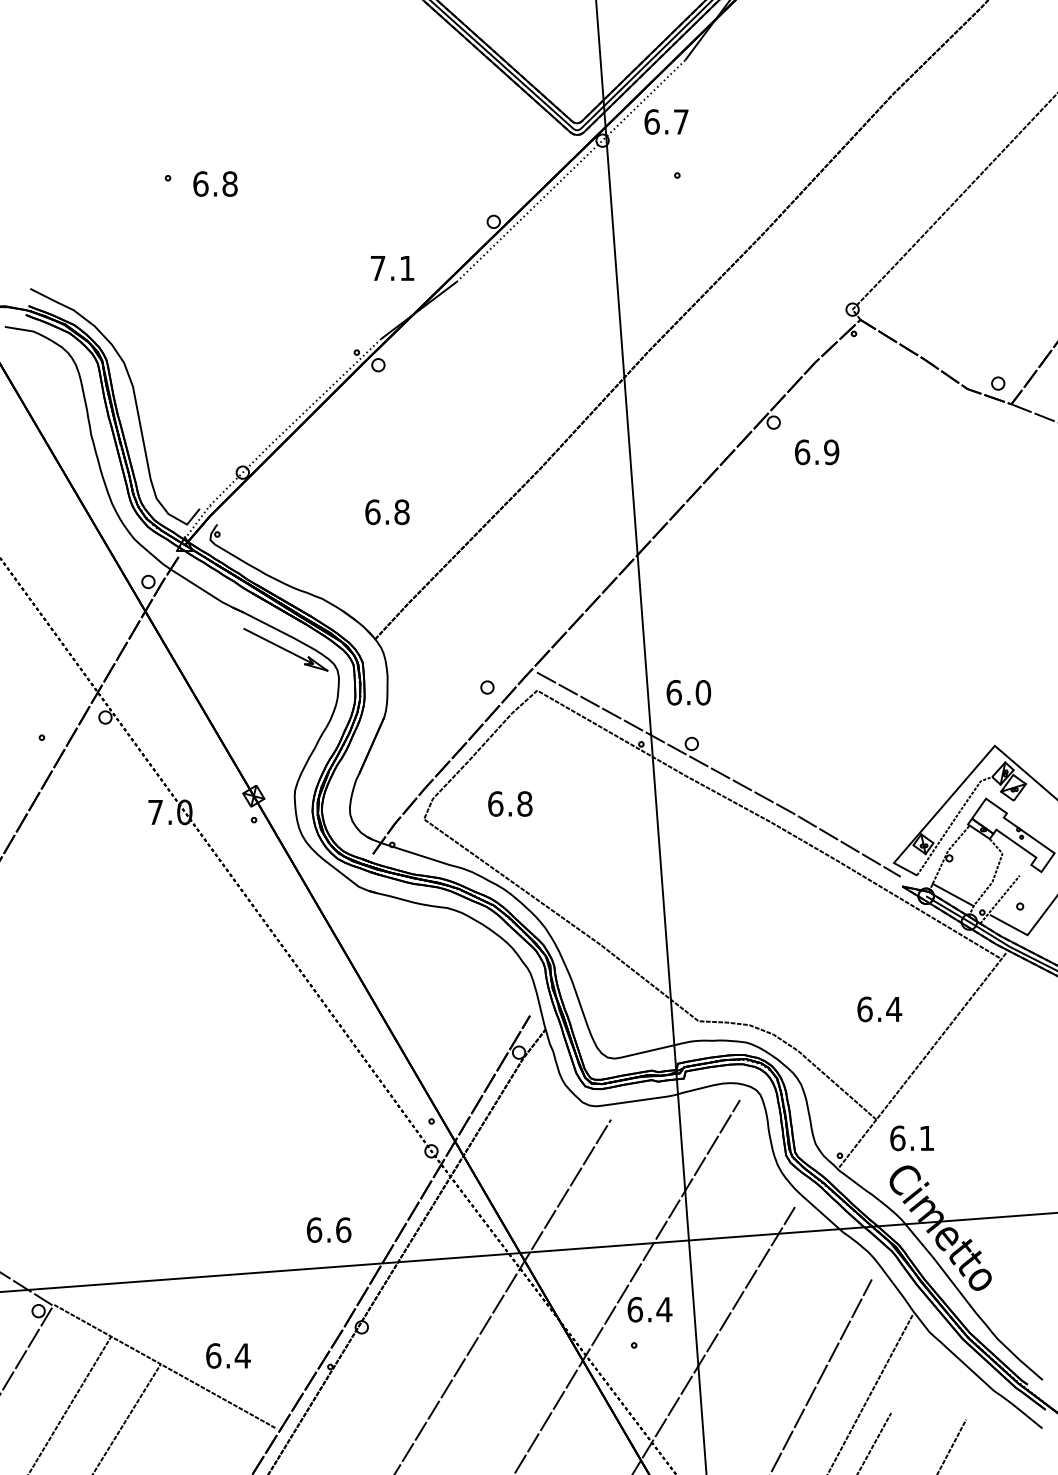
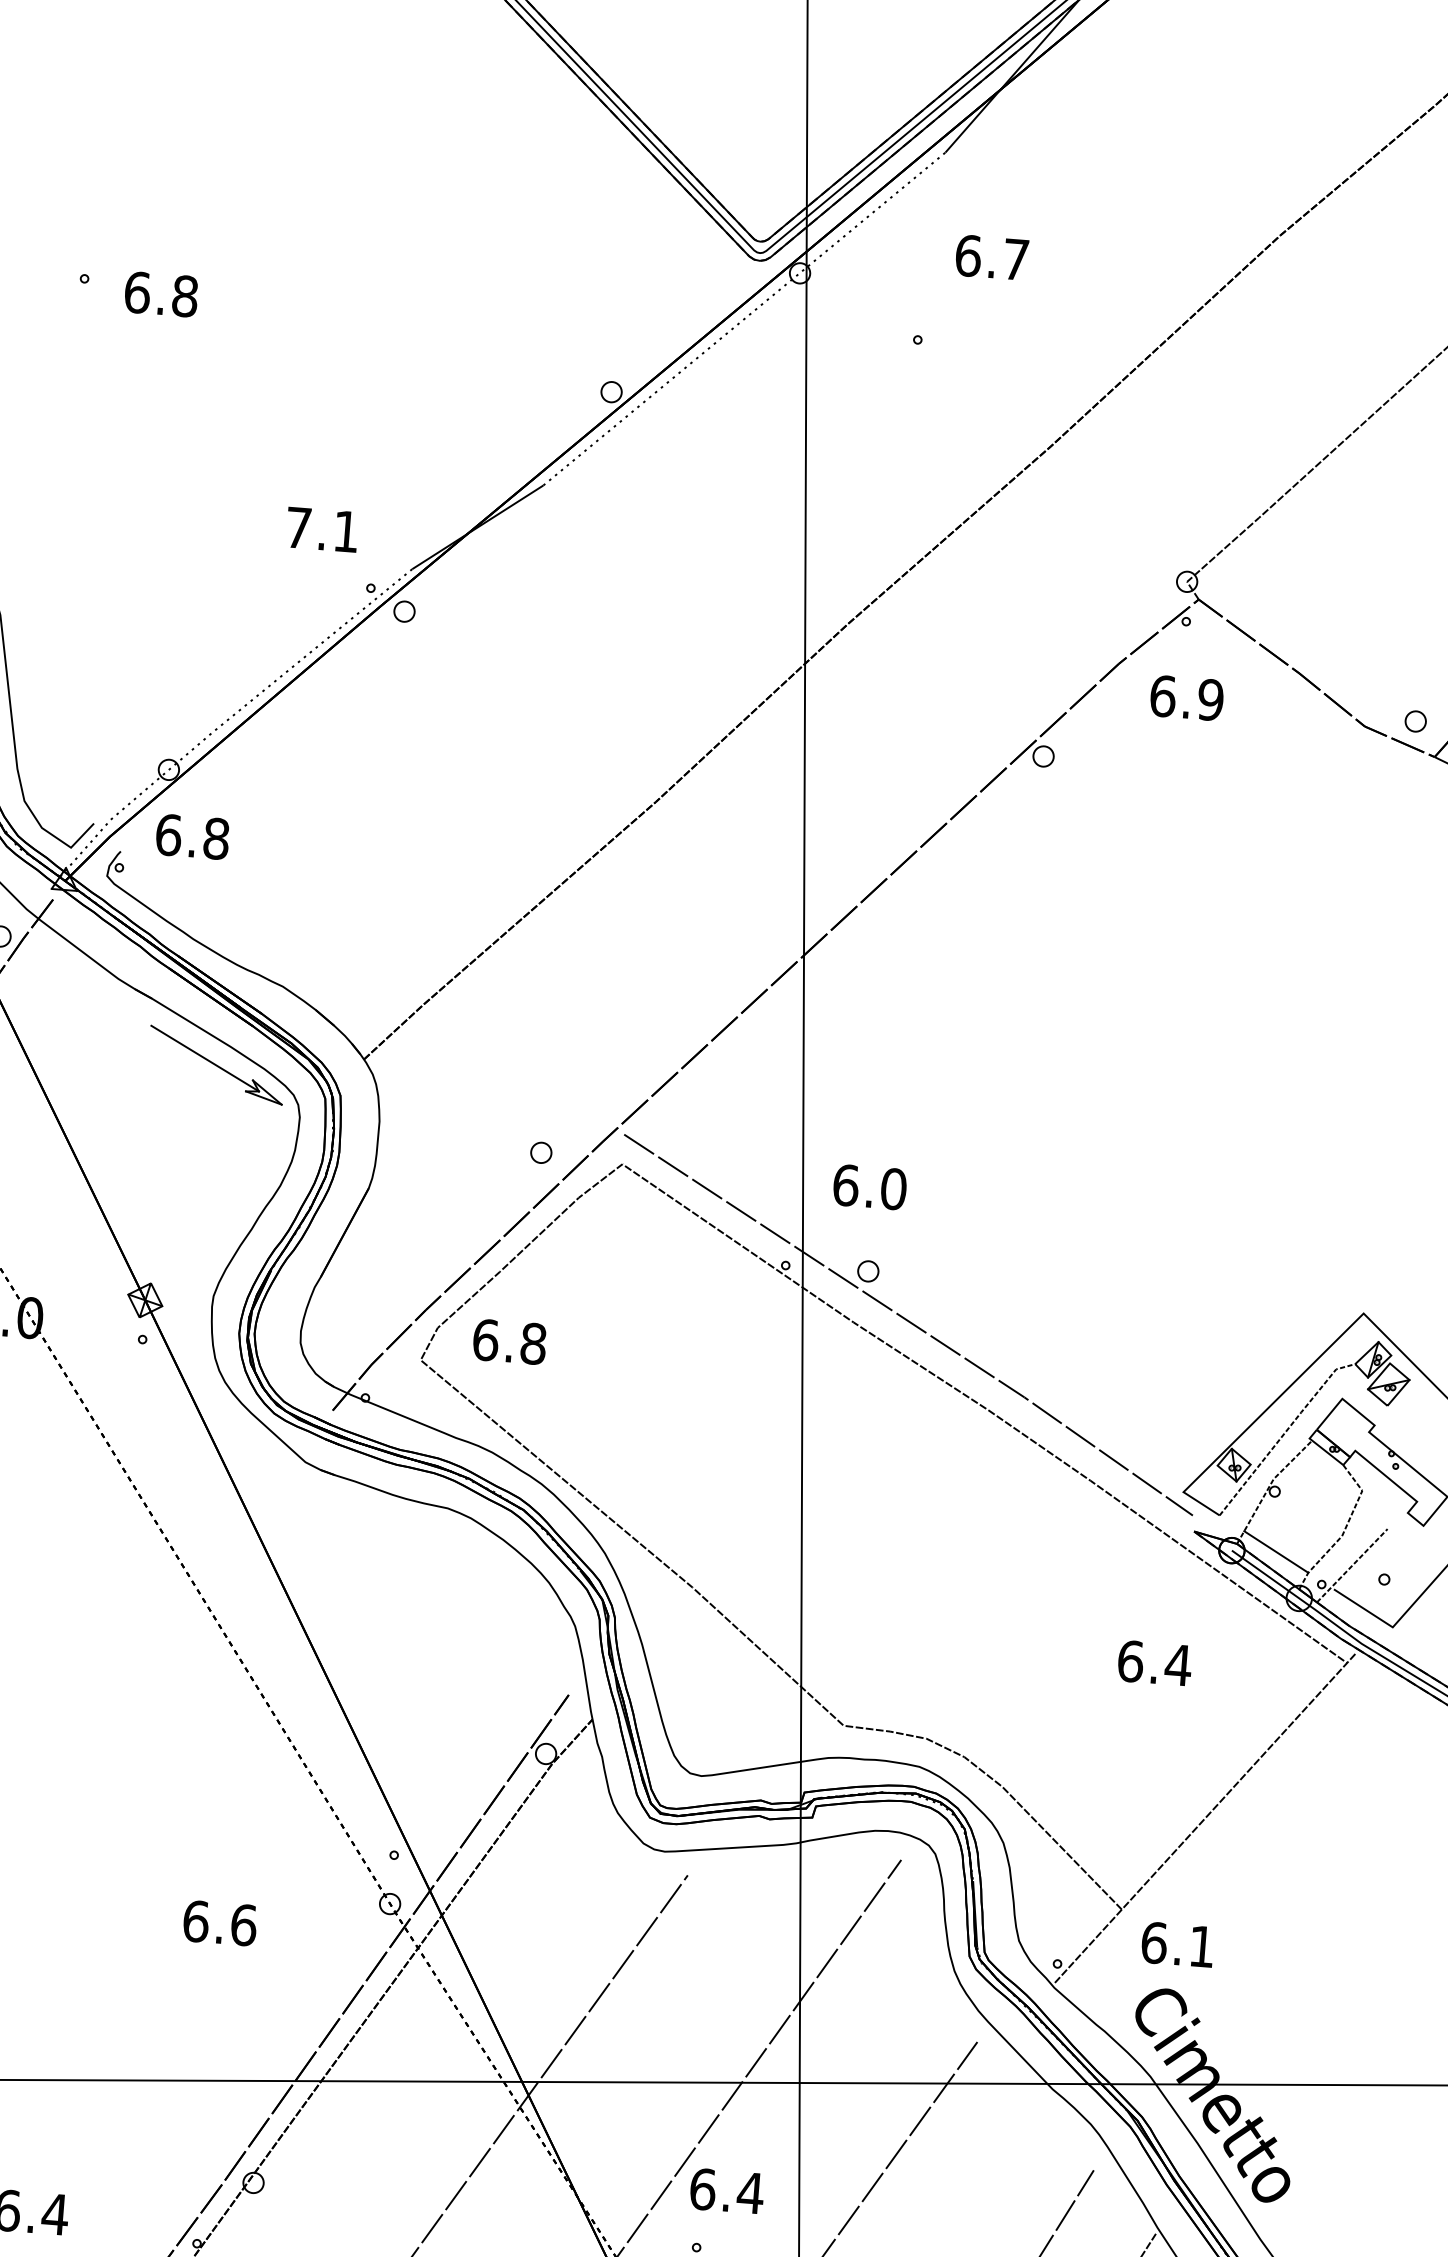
text: (666, 121) -> (992, 256), moved
text: (392, 268) -> (322, 529), moved
text: (817, 452) -> (1187, 698), moved
text: (387, 512) -> (192, 837), moved
text: (510, 803) -> (510, 1341), moved
text: (879, 1009) -> (1154, 1663), moved
text: (329, 1229) -> (220, 1922), moved

